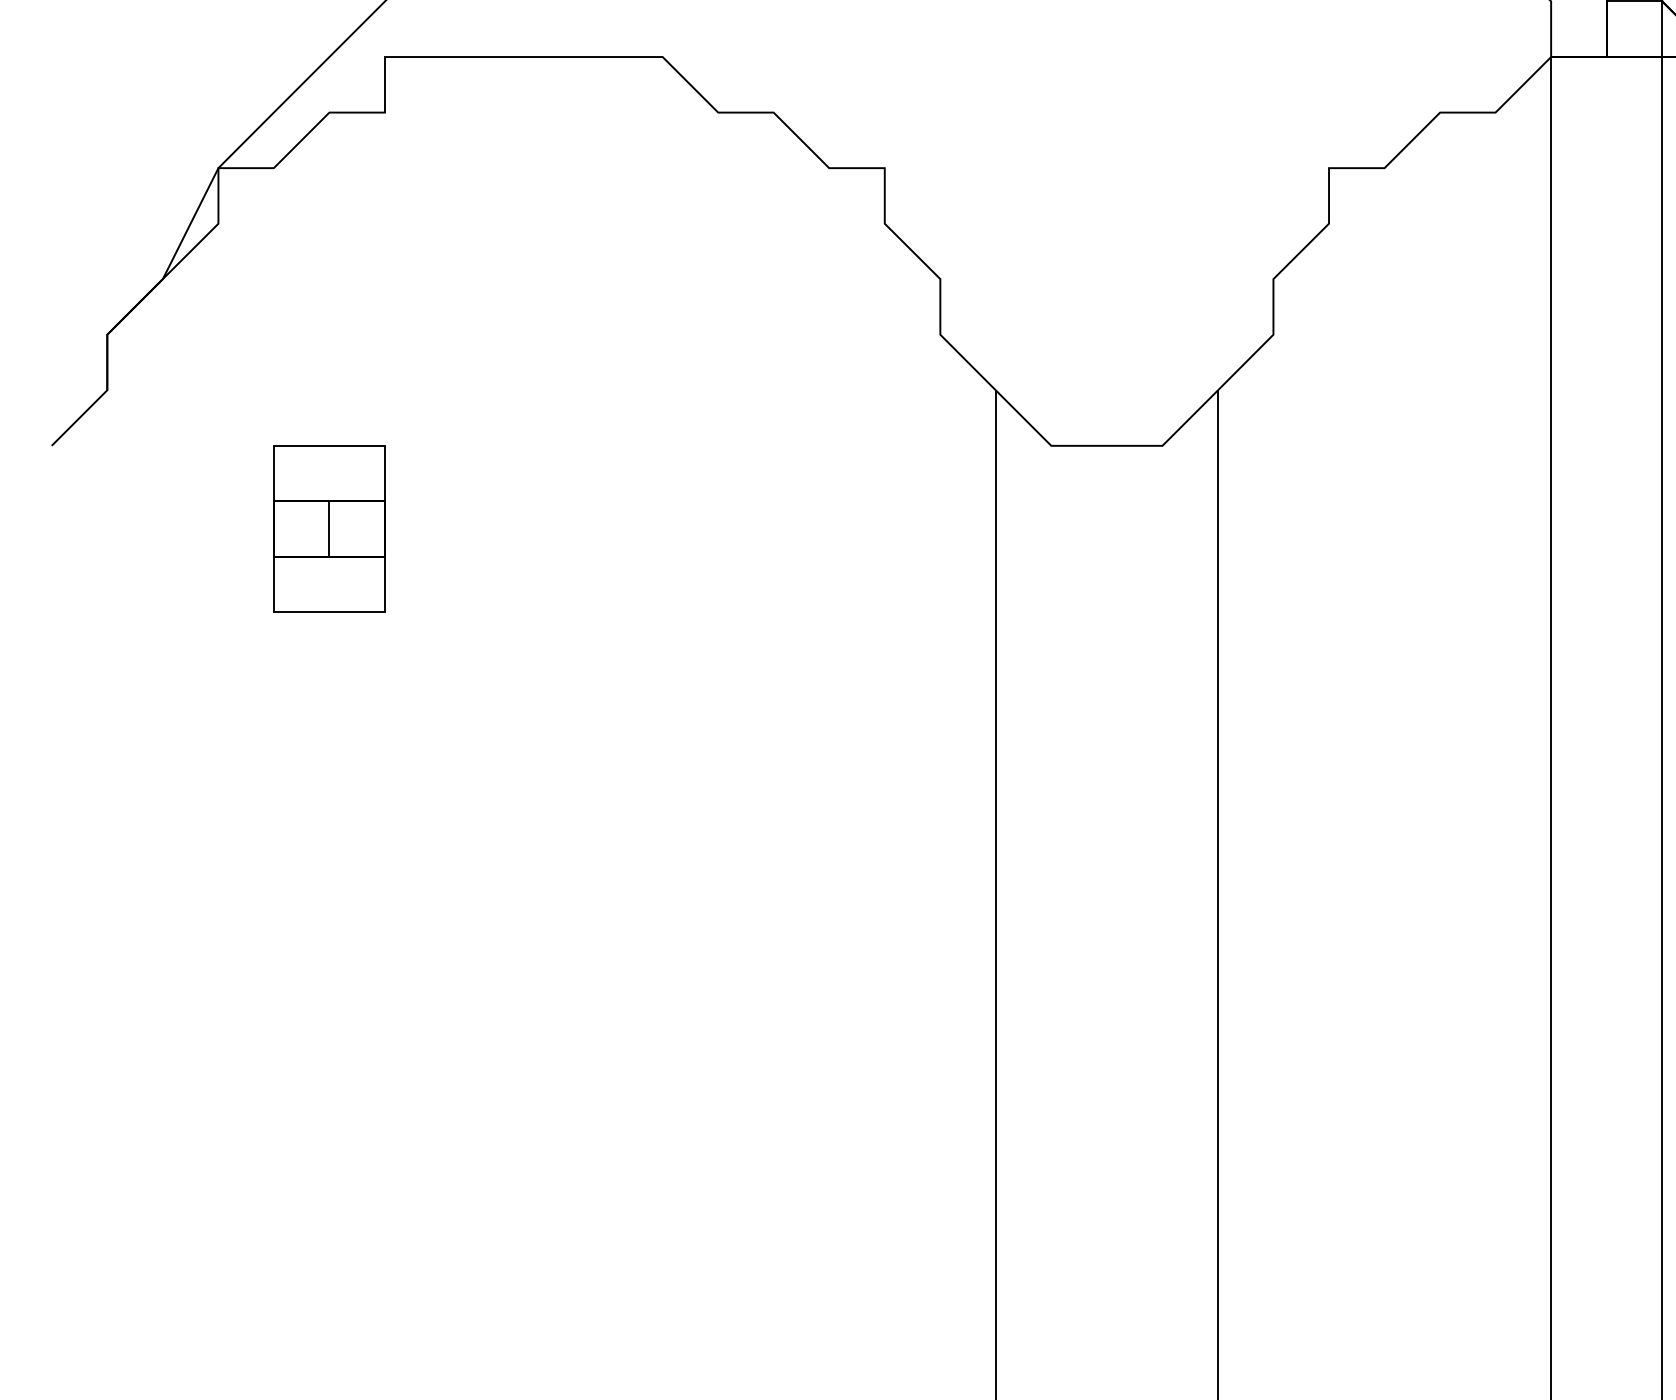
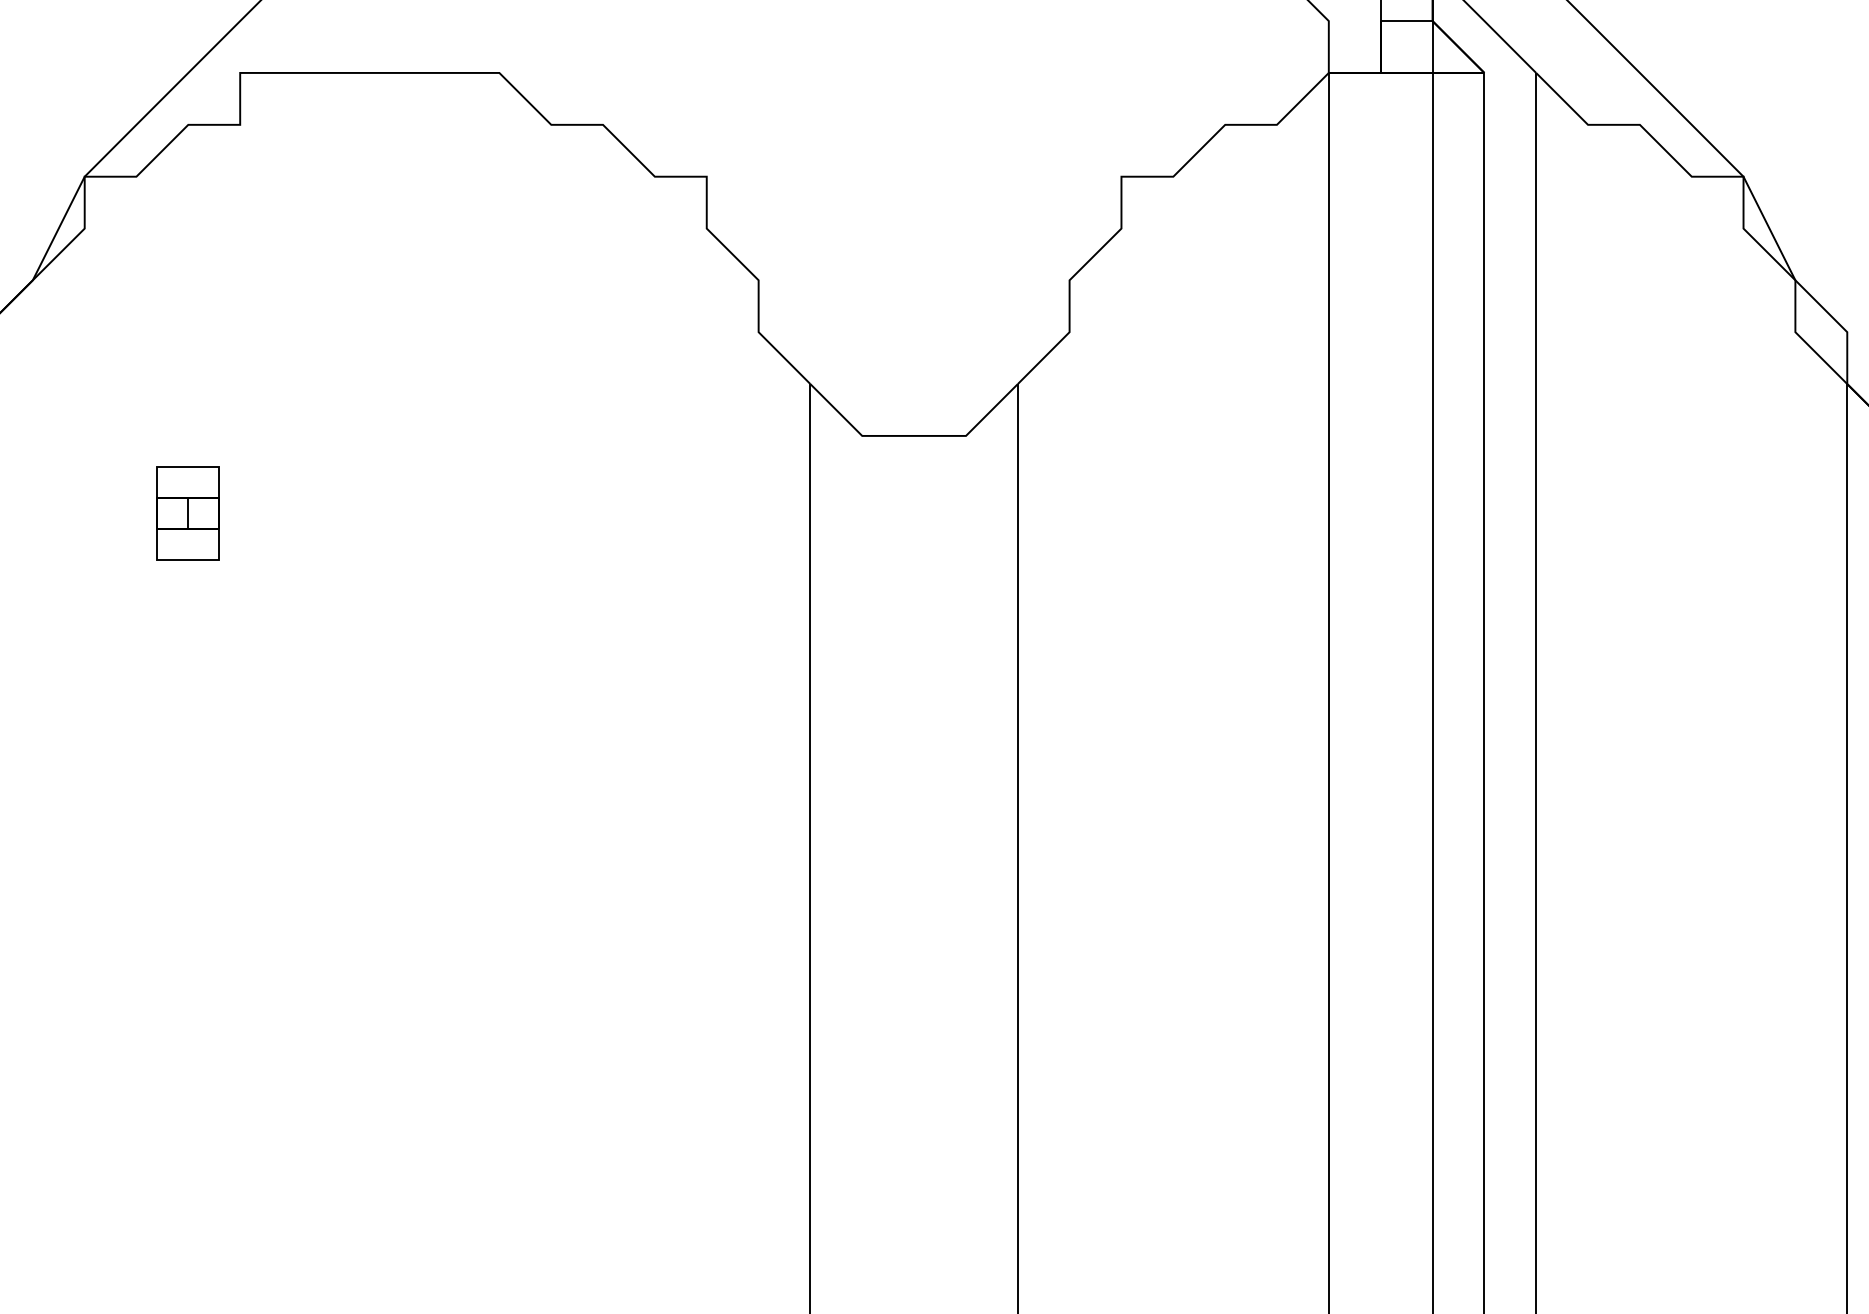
part: (328, 528) -> (187, 513), size x0.6

